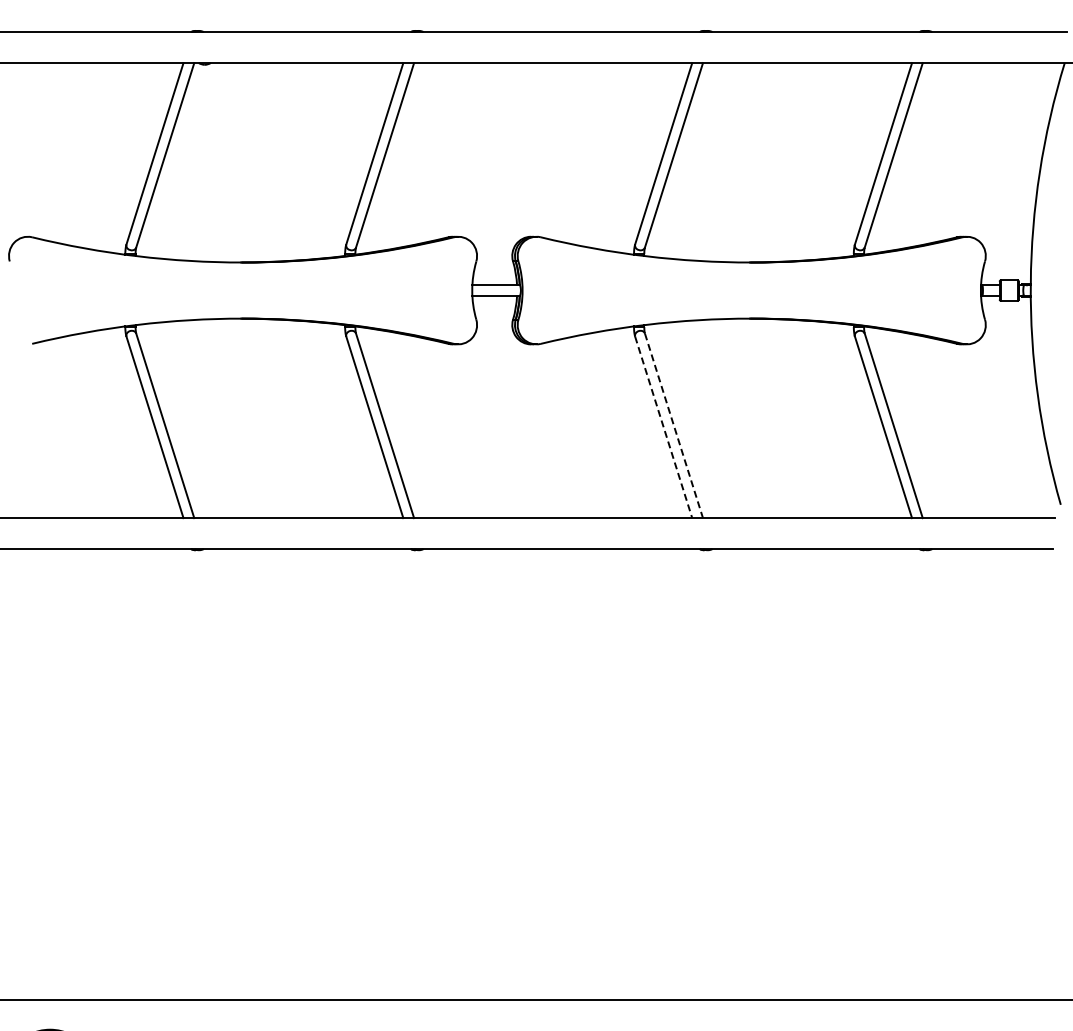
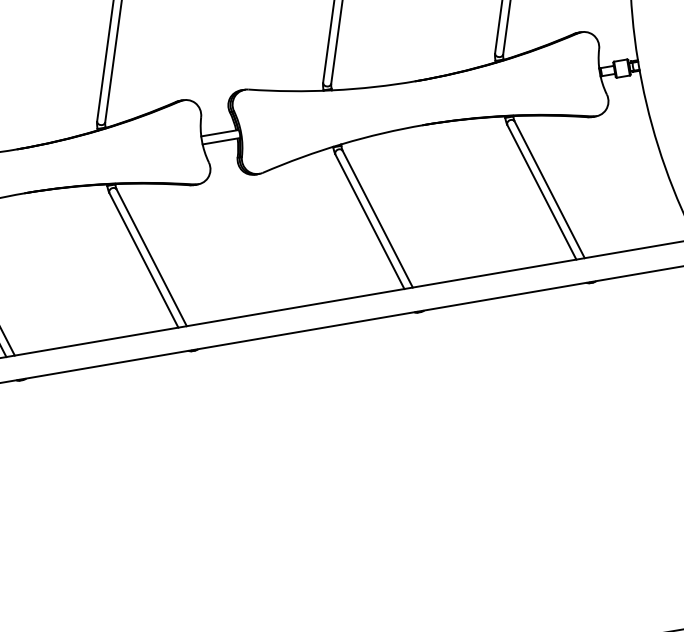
line: (673, 425) -> (377, 219), dashed -> solid
line: (663, 427) -> (369, 221), dashed -> solid

